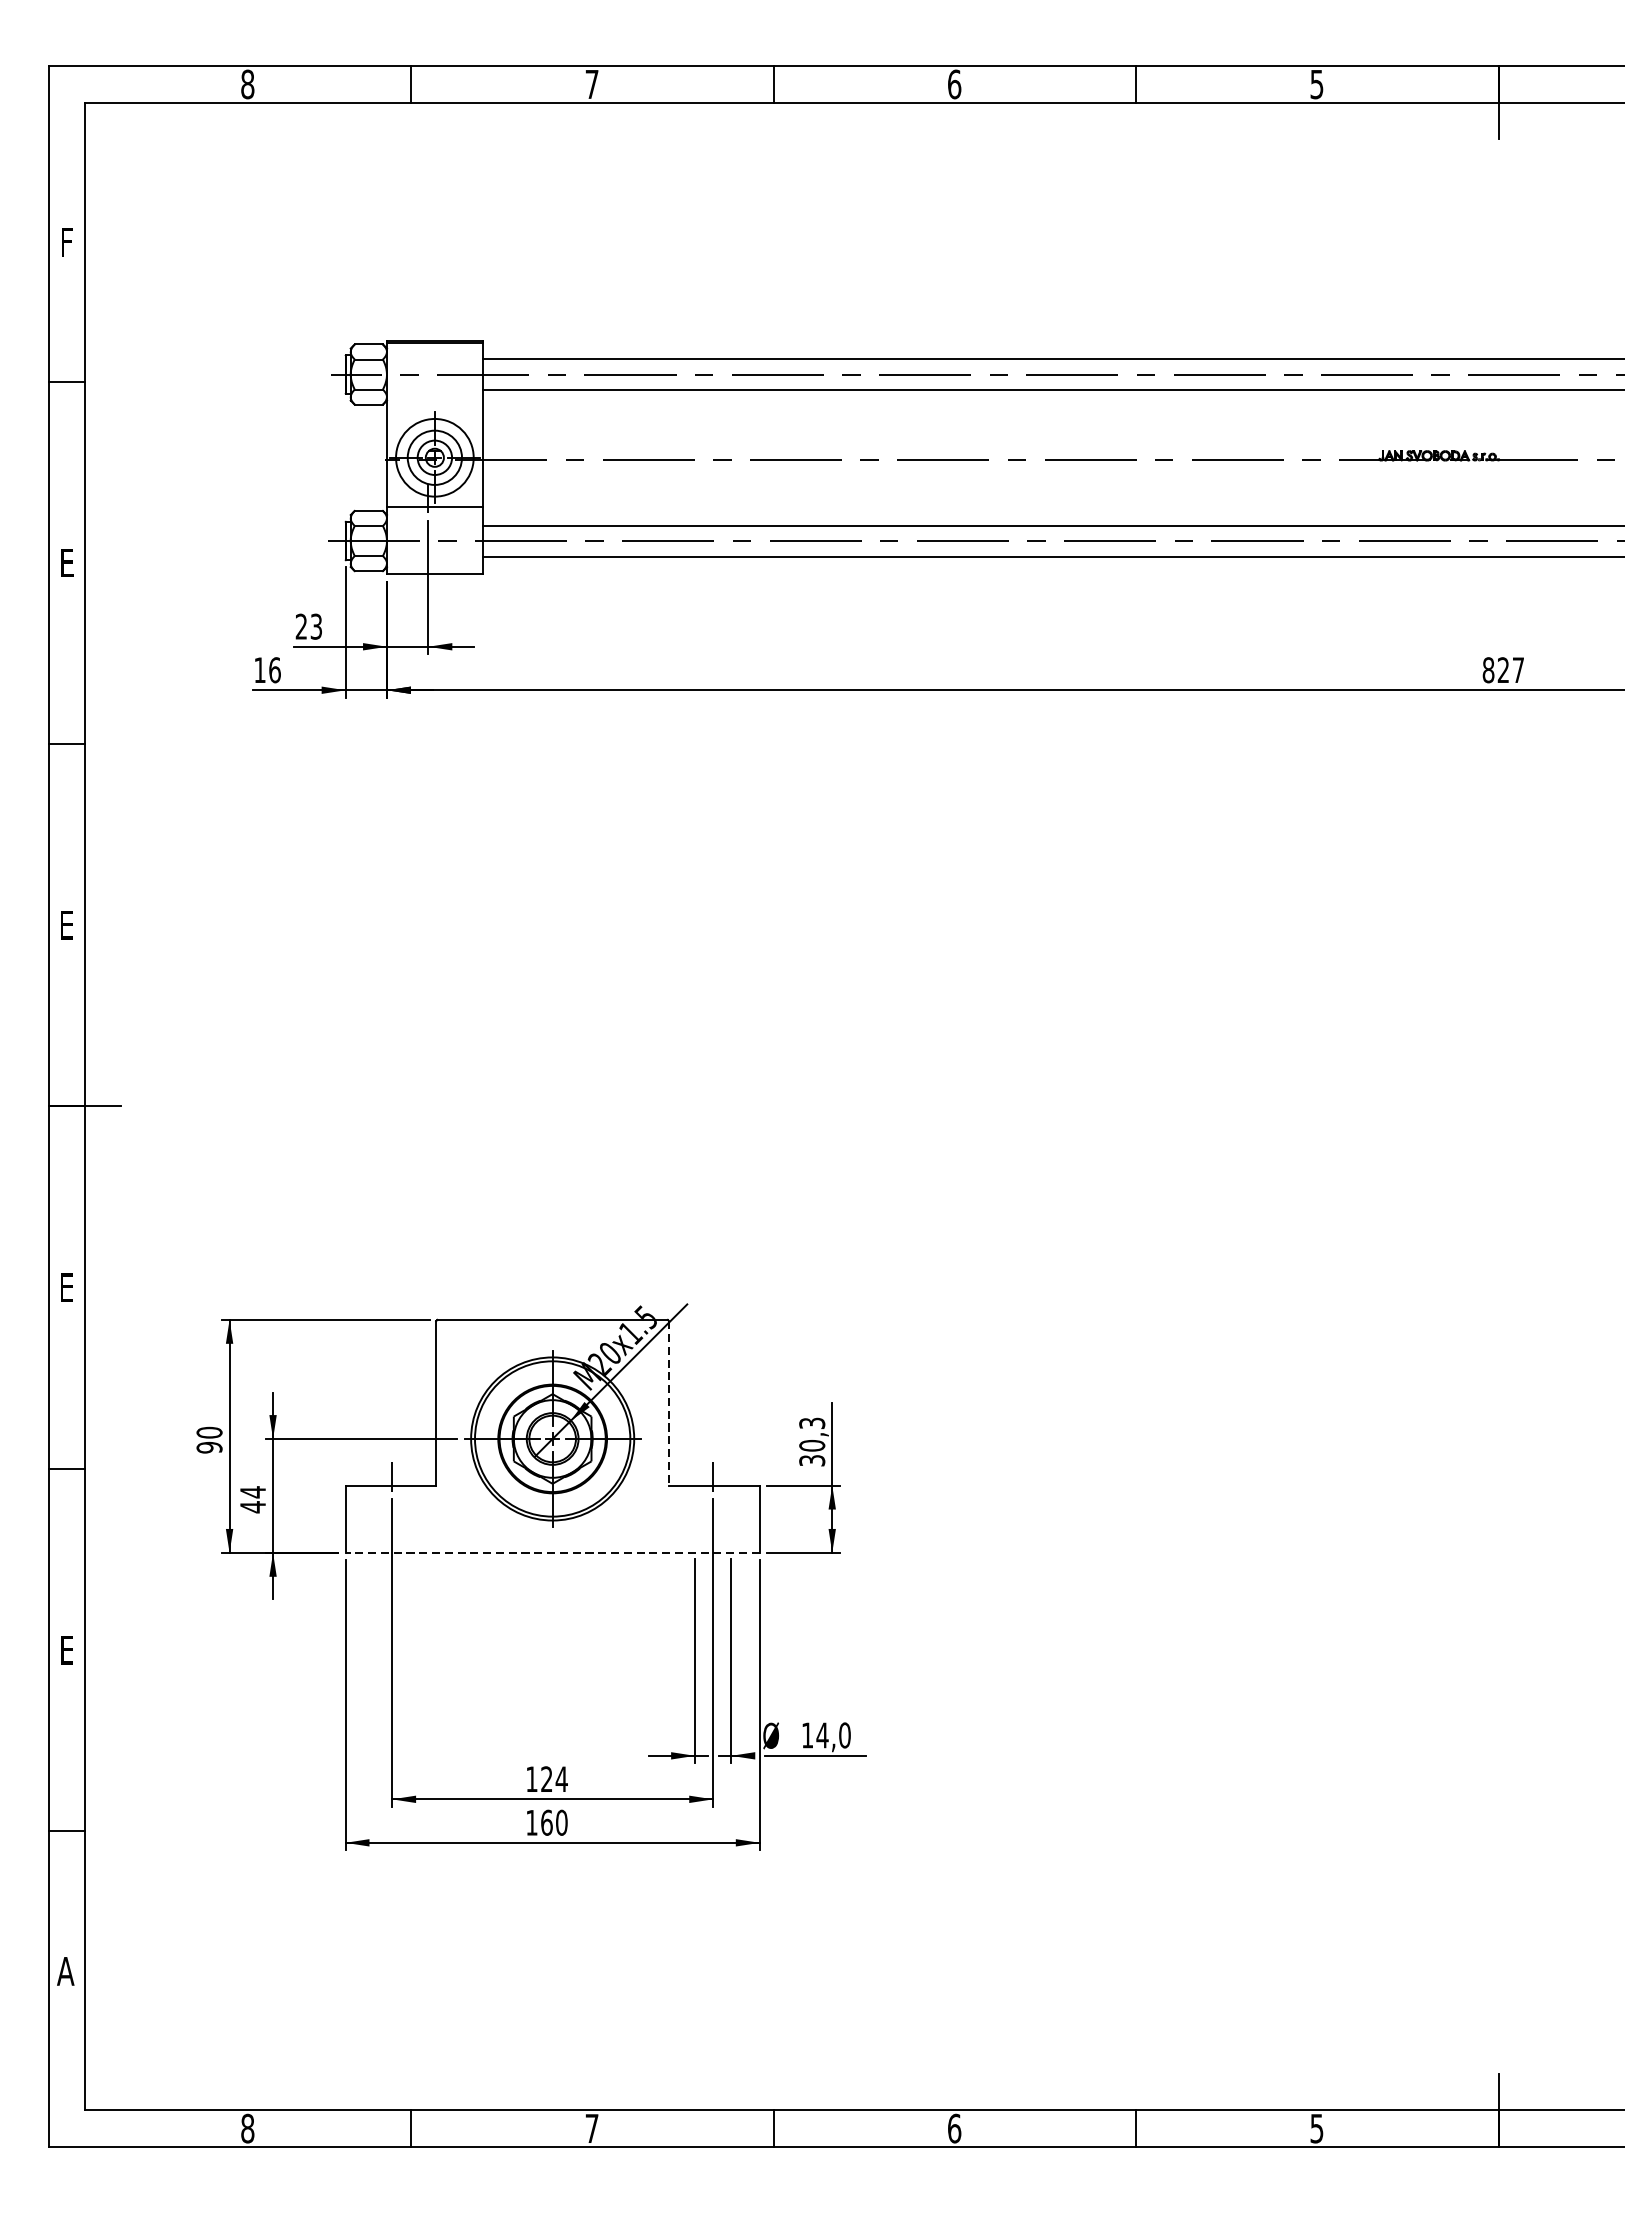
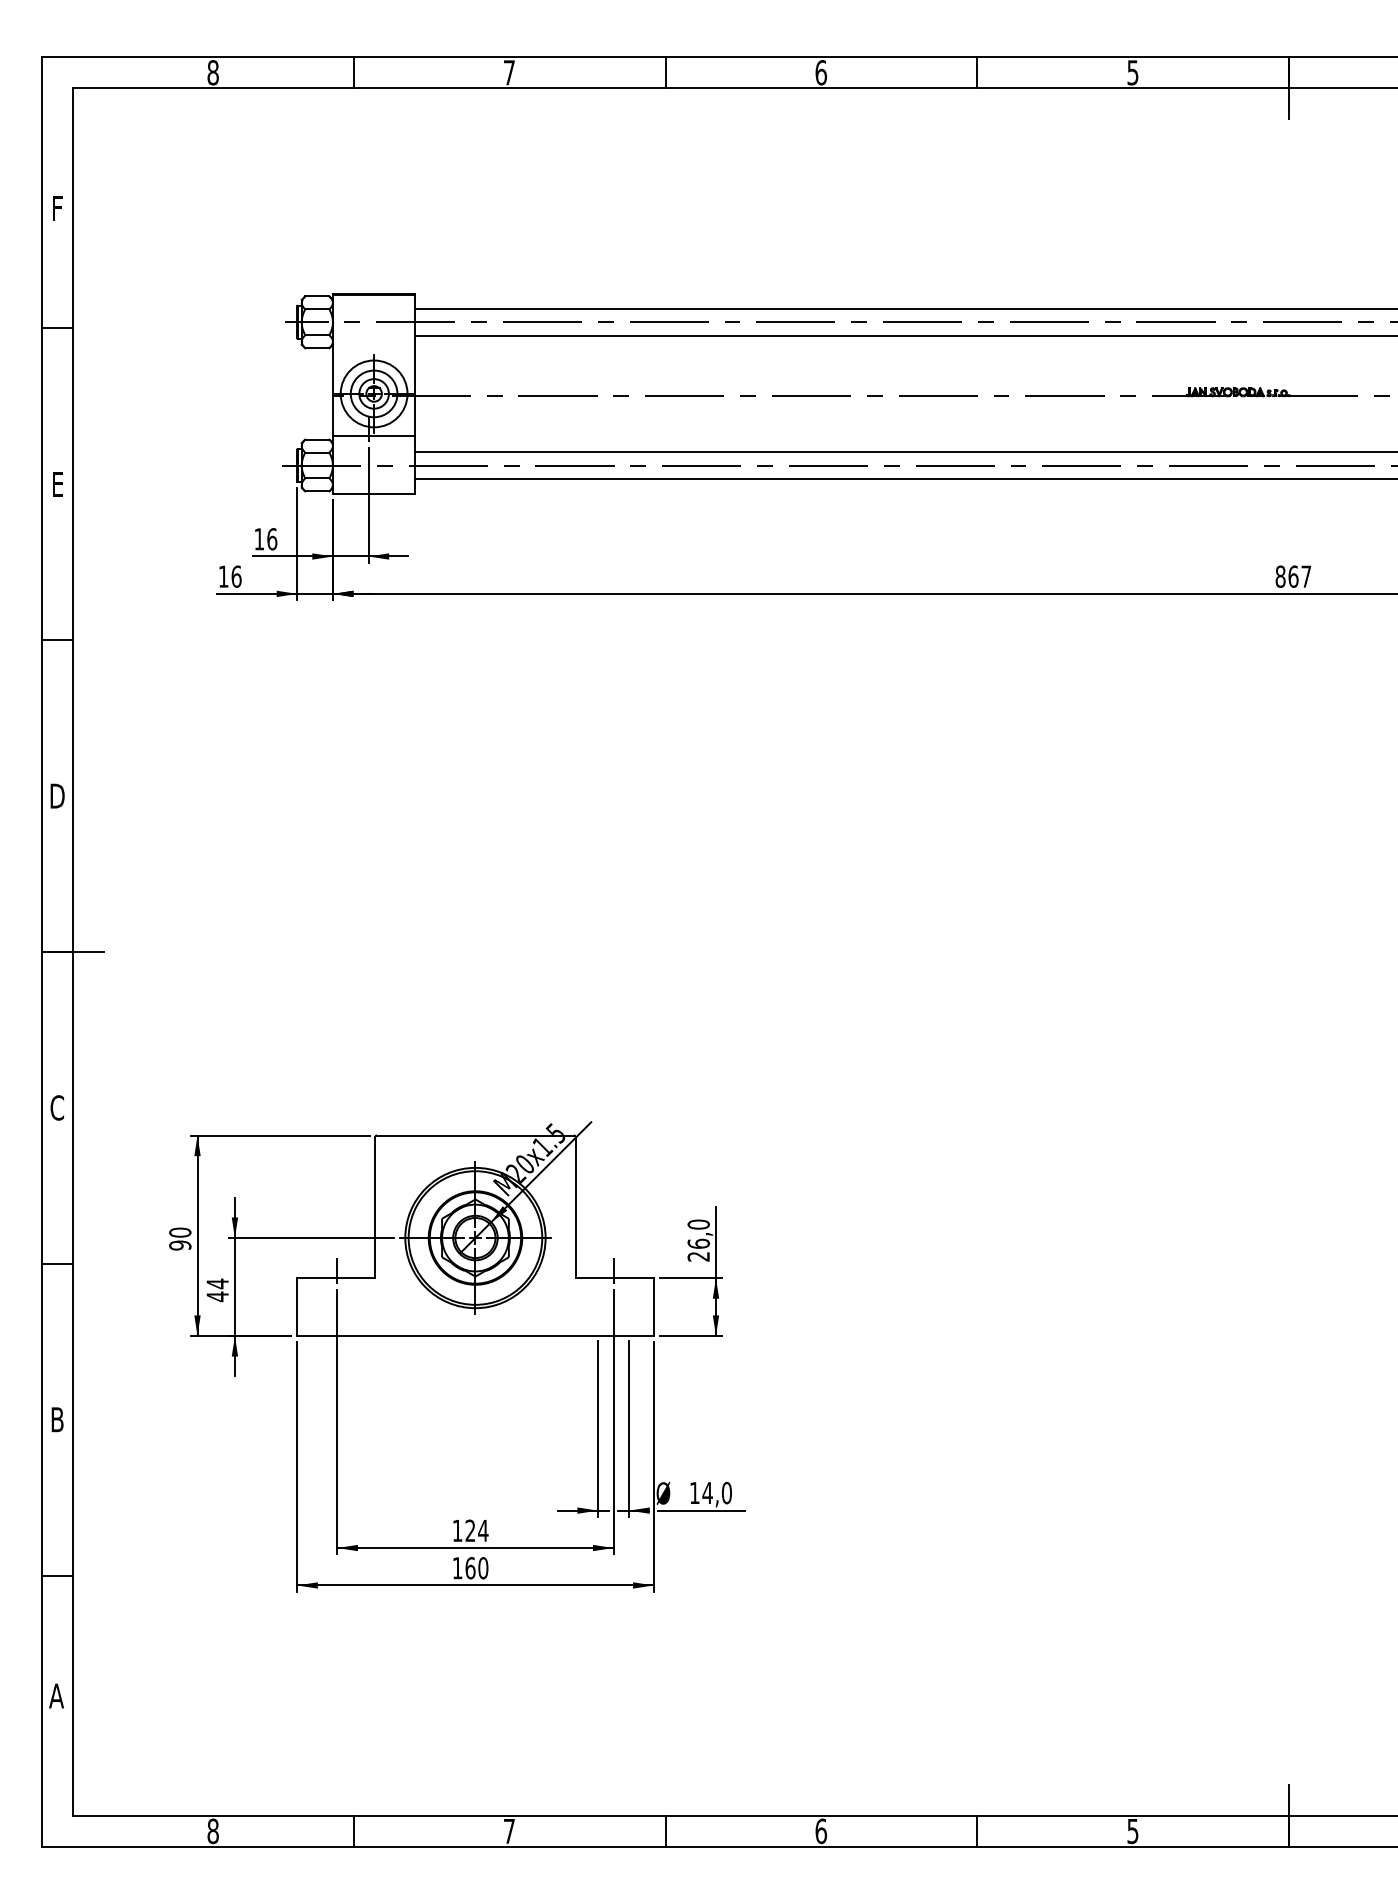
text: (308, 627) -> (265, 539), 23 -> 16
text: (1503, 670) -> (1293, 576), 827 -> 867
text: (66, 924) -> (57, 795), E -> D
text: (65, 1287) -> (56, 1107), E -> C
line: (668, 1403) -> (575, 1207), dashed -> solid
text: (811, 1441) -> (698, 1240), 30,3 -> 26,0
line: (551, 1553) -> (474, 1336), dashed -> solid
text: (66, 1649) -> (57, 1419), E -> B

